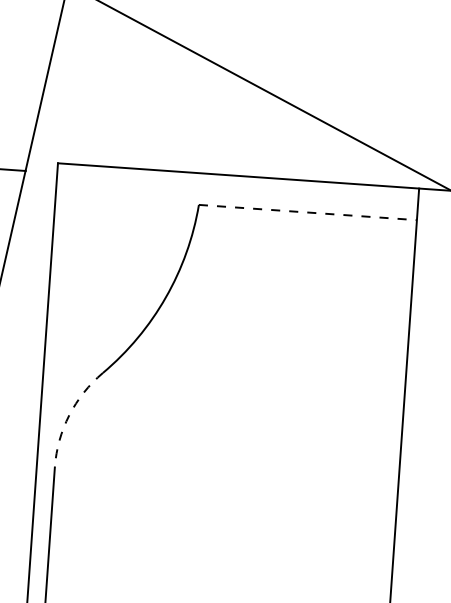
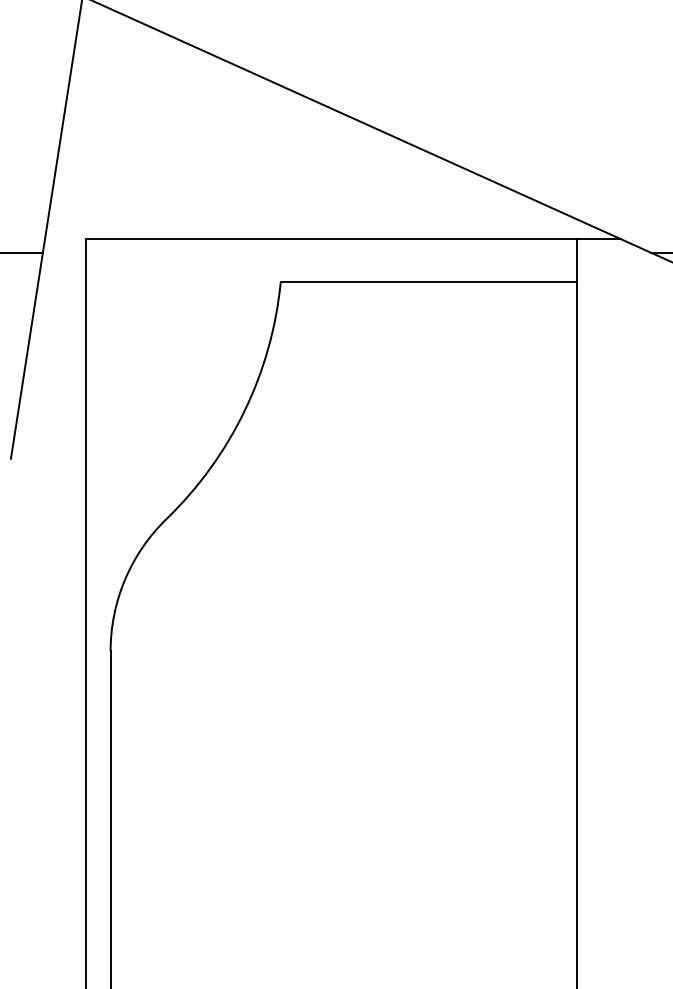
line: (308, 212) -> (429, 282), dashed -> solid
arc: (69, 415) -> (125, 579), dashed -> solid

